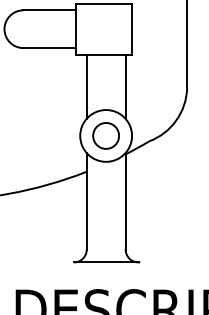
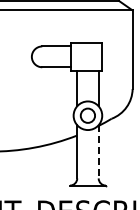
line: (125, 200) -> (98, 151), solid -> dashed

